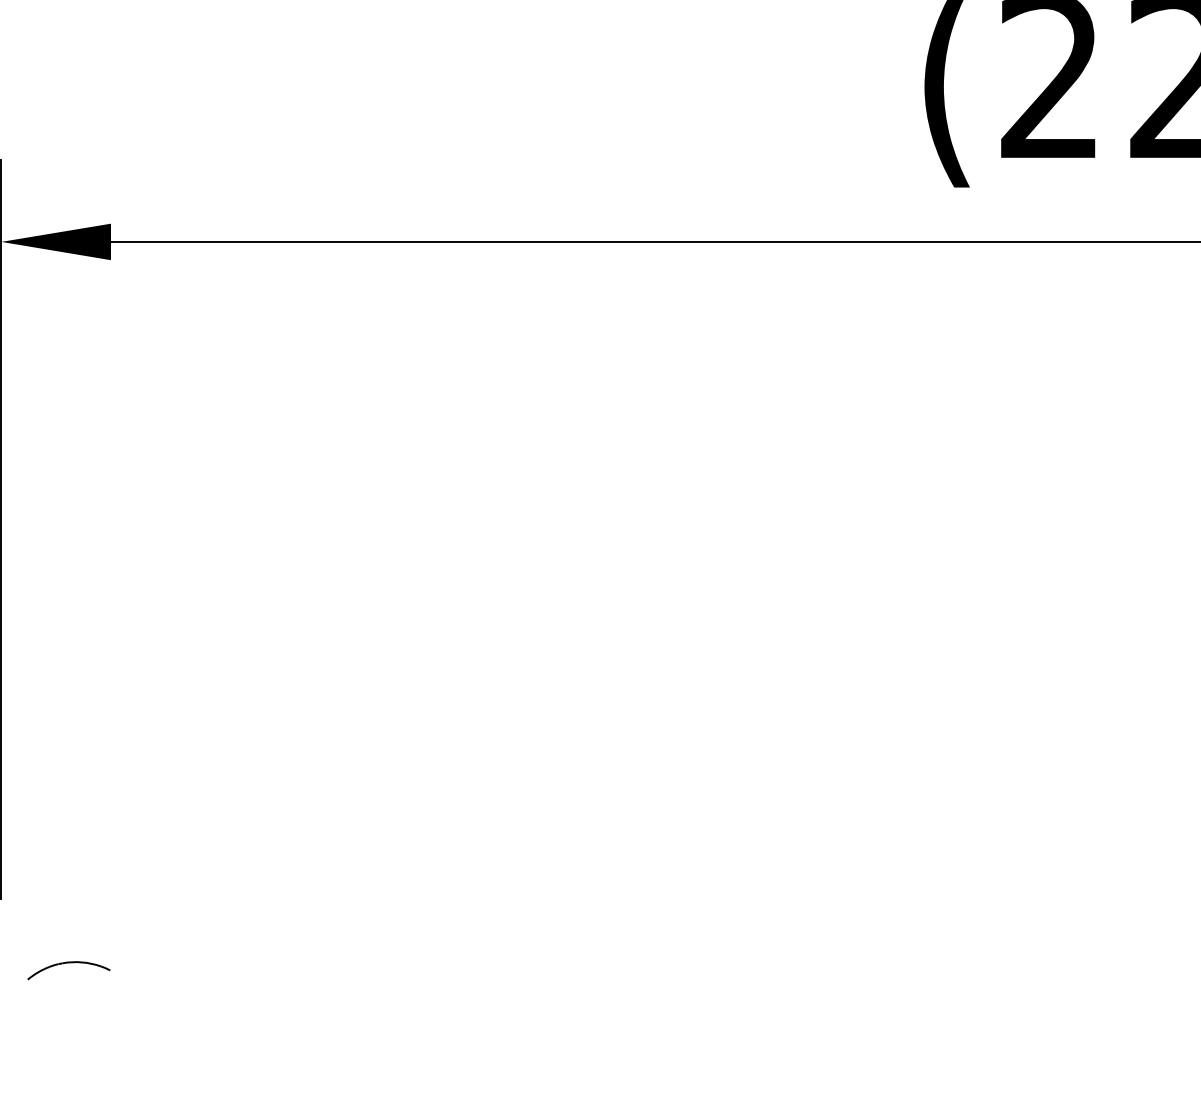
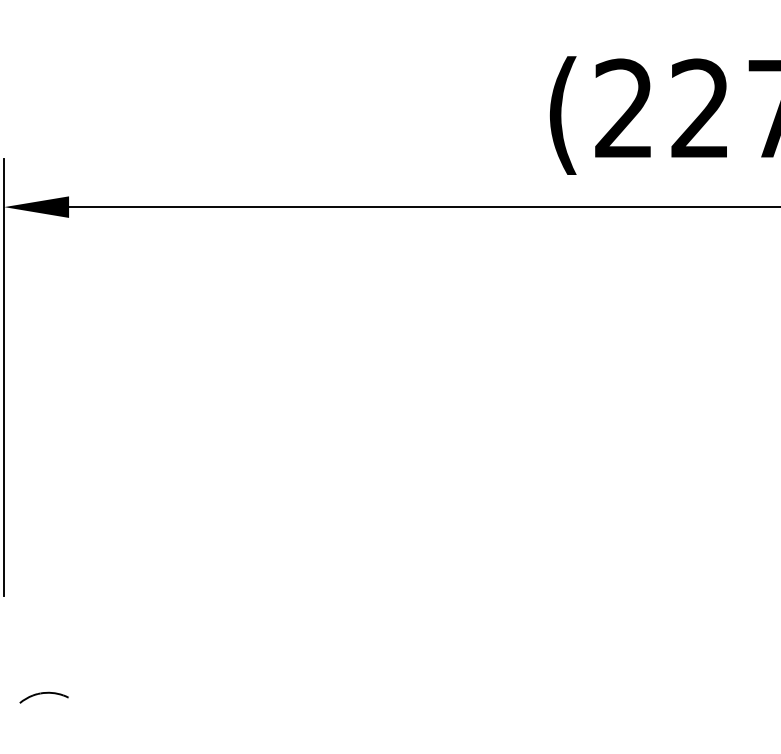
part: (67, 970) -> (43, 697), moved

